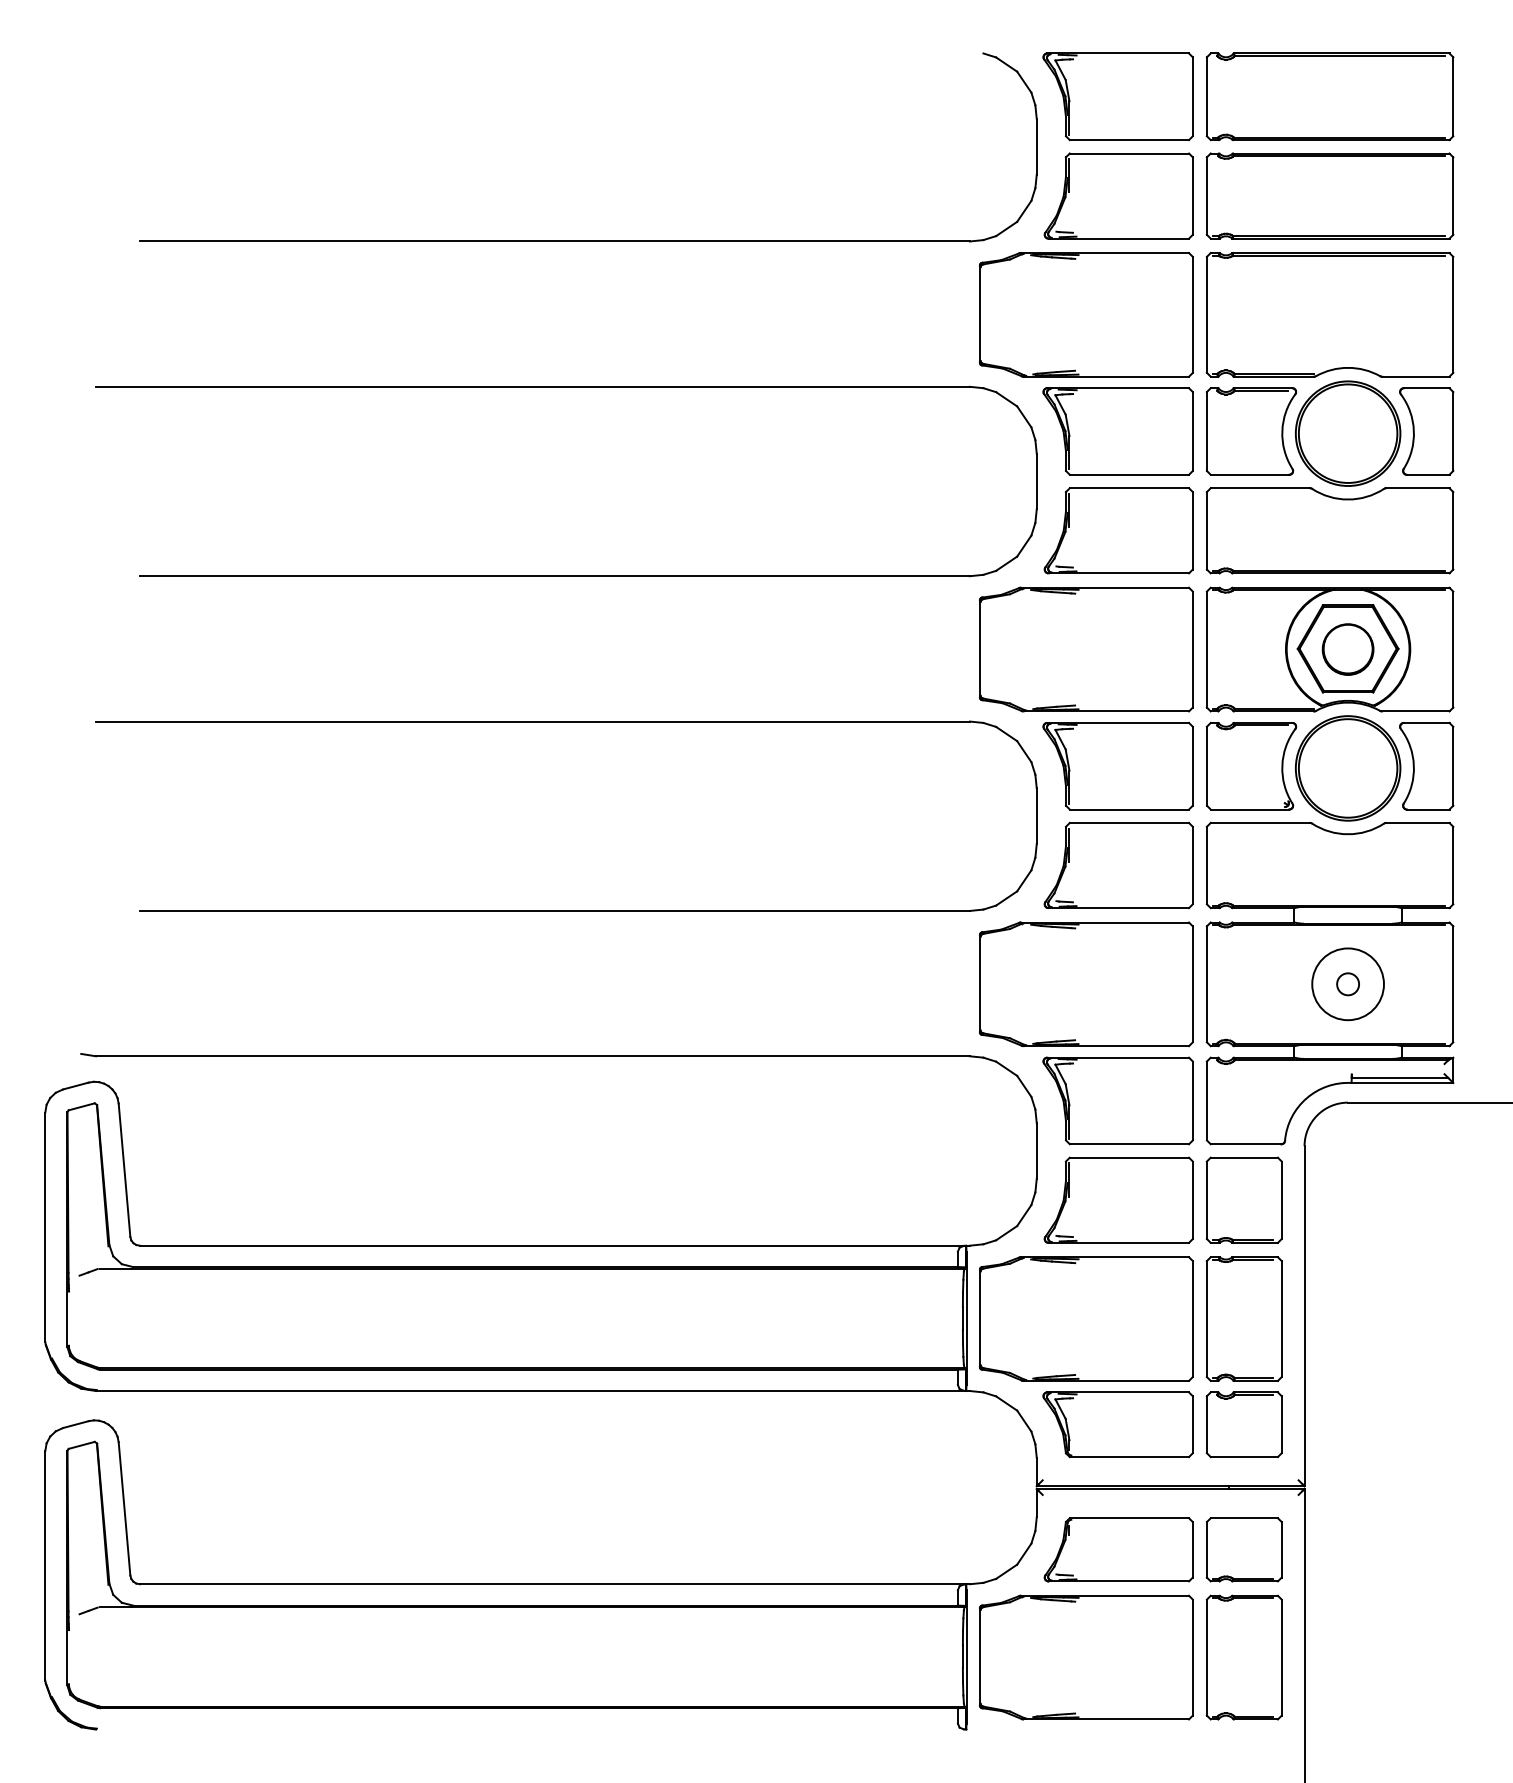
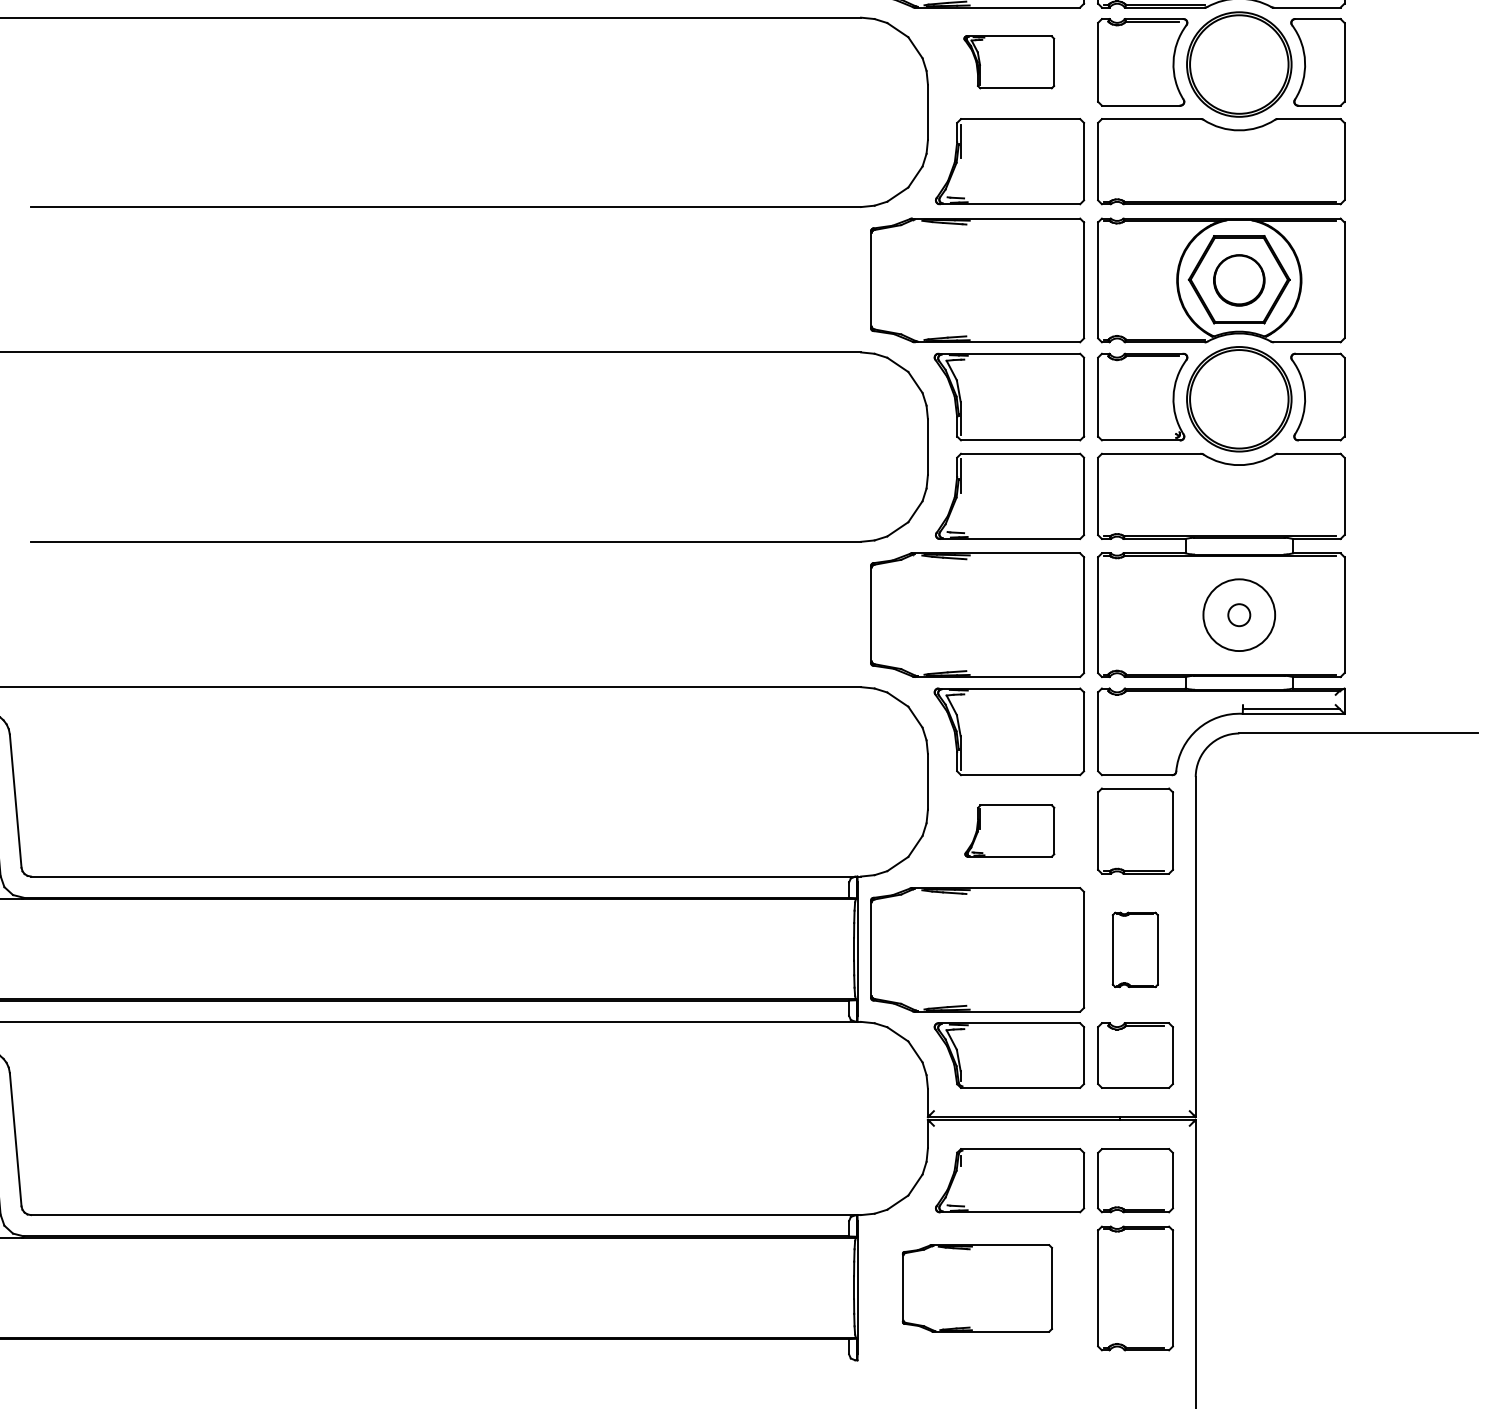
part: (1117, 431) -> (1008, 62), size x0.6
part: (1118, 1199) -> (1009, 830), size x0.6
part: (1243, 1318) -> (1134, 949), size x0.6
part: (1085, 1657) -> (976, 1288), size x0.7

